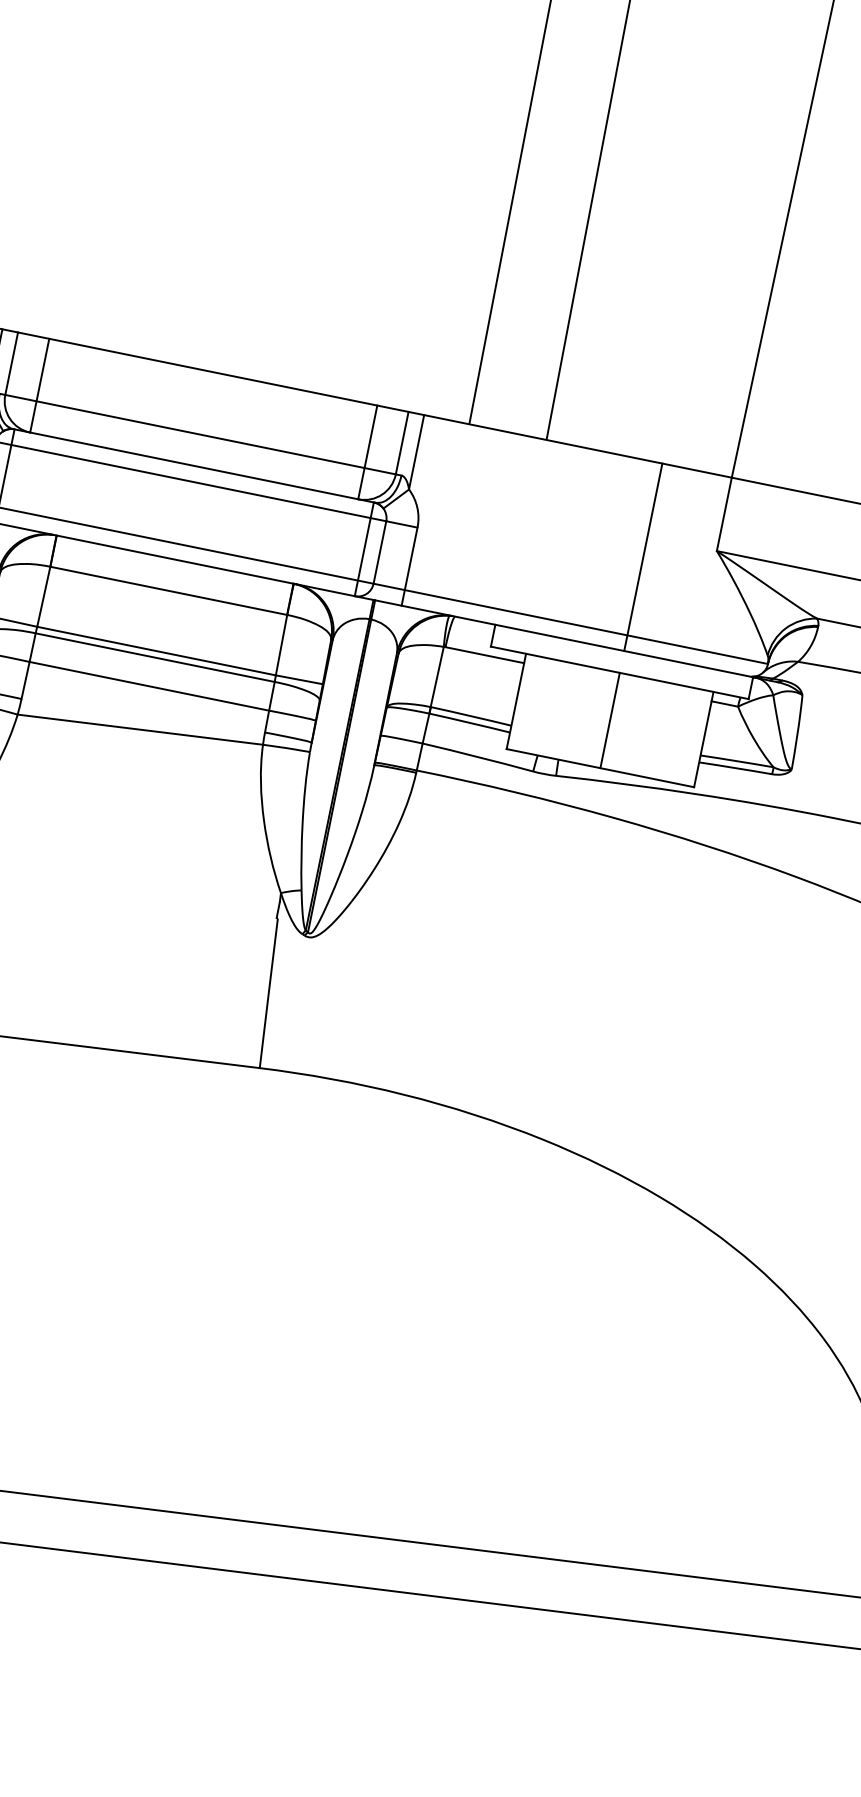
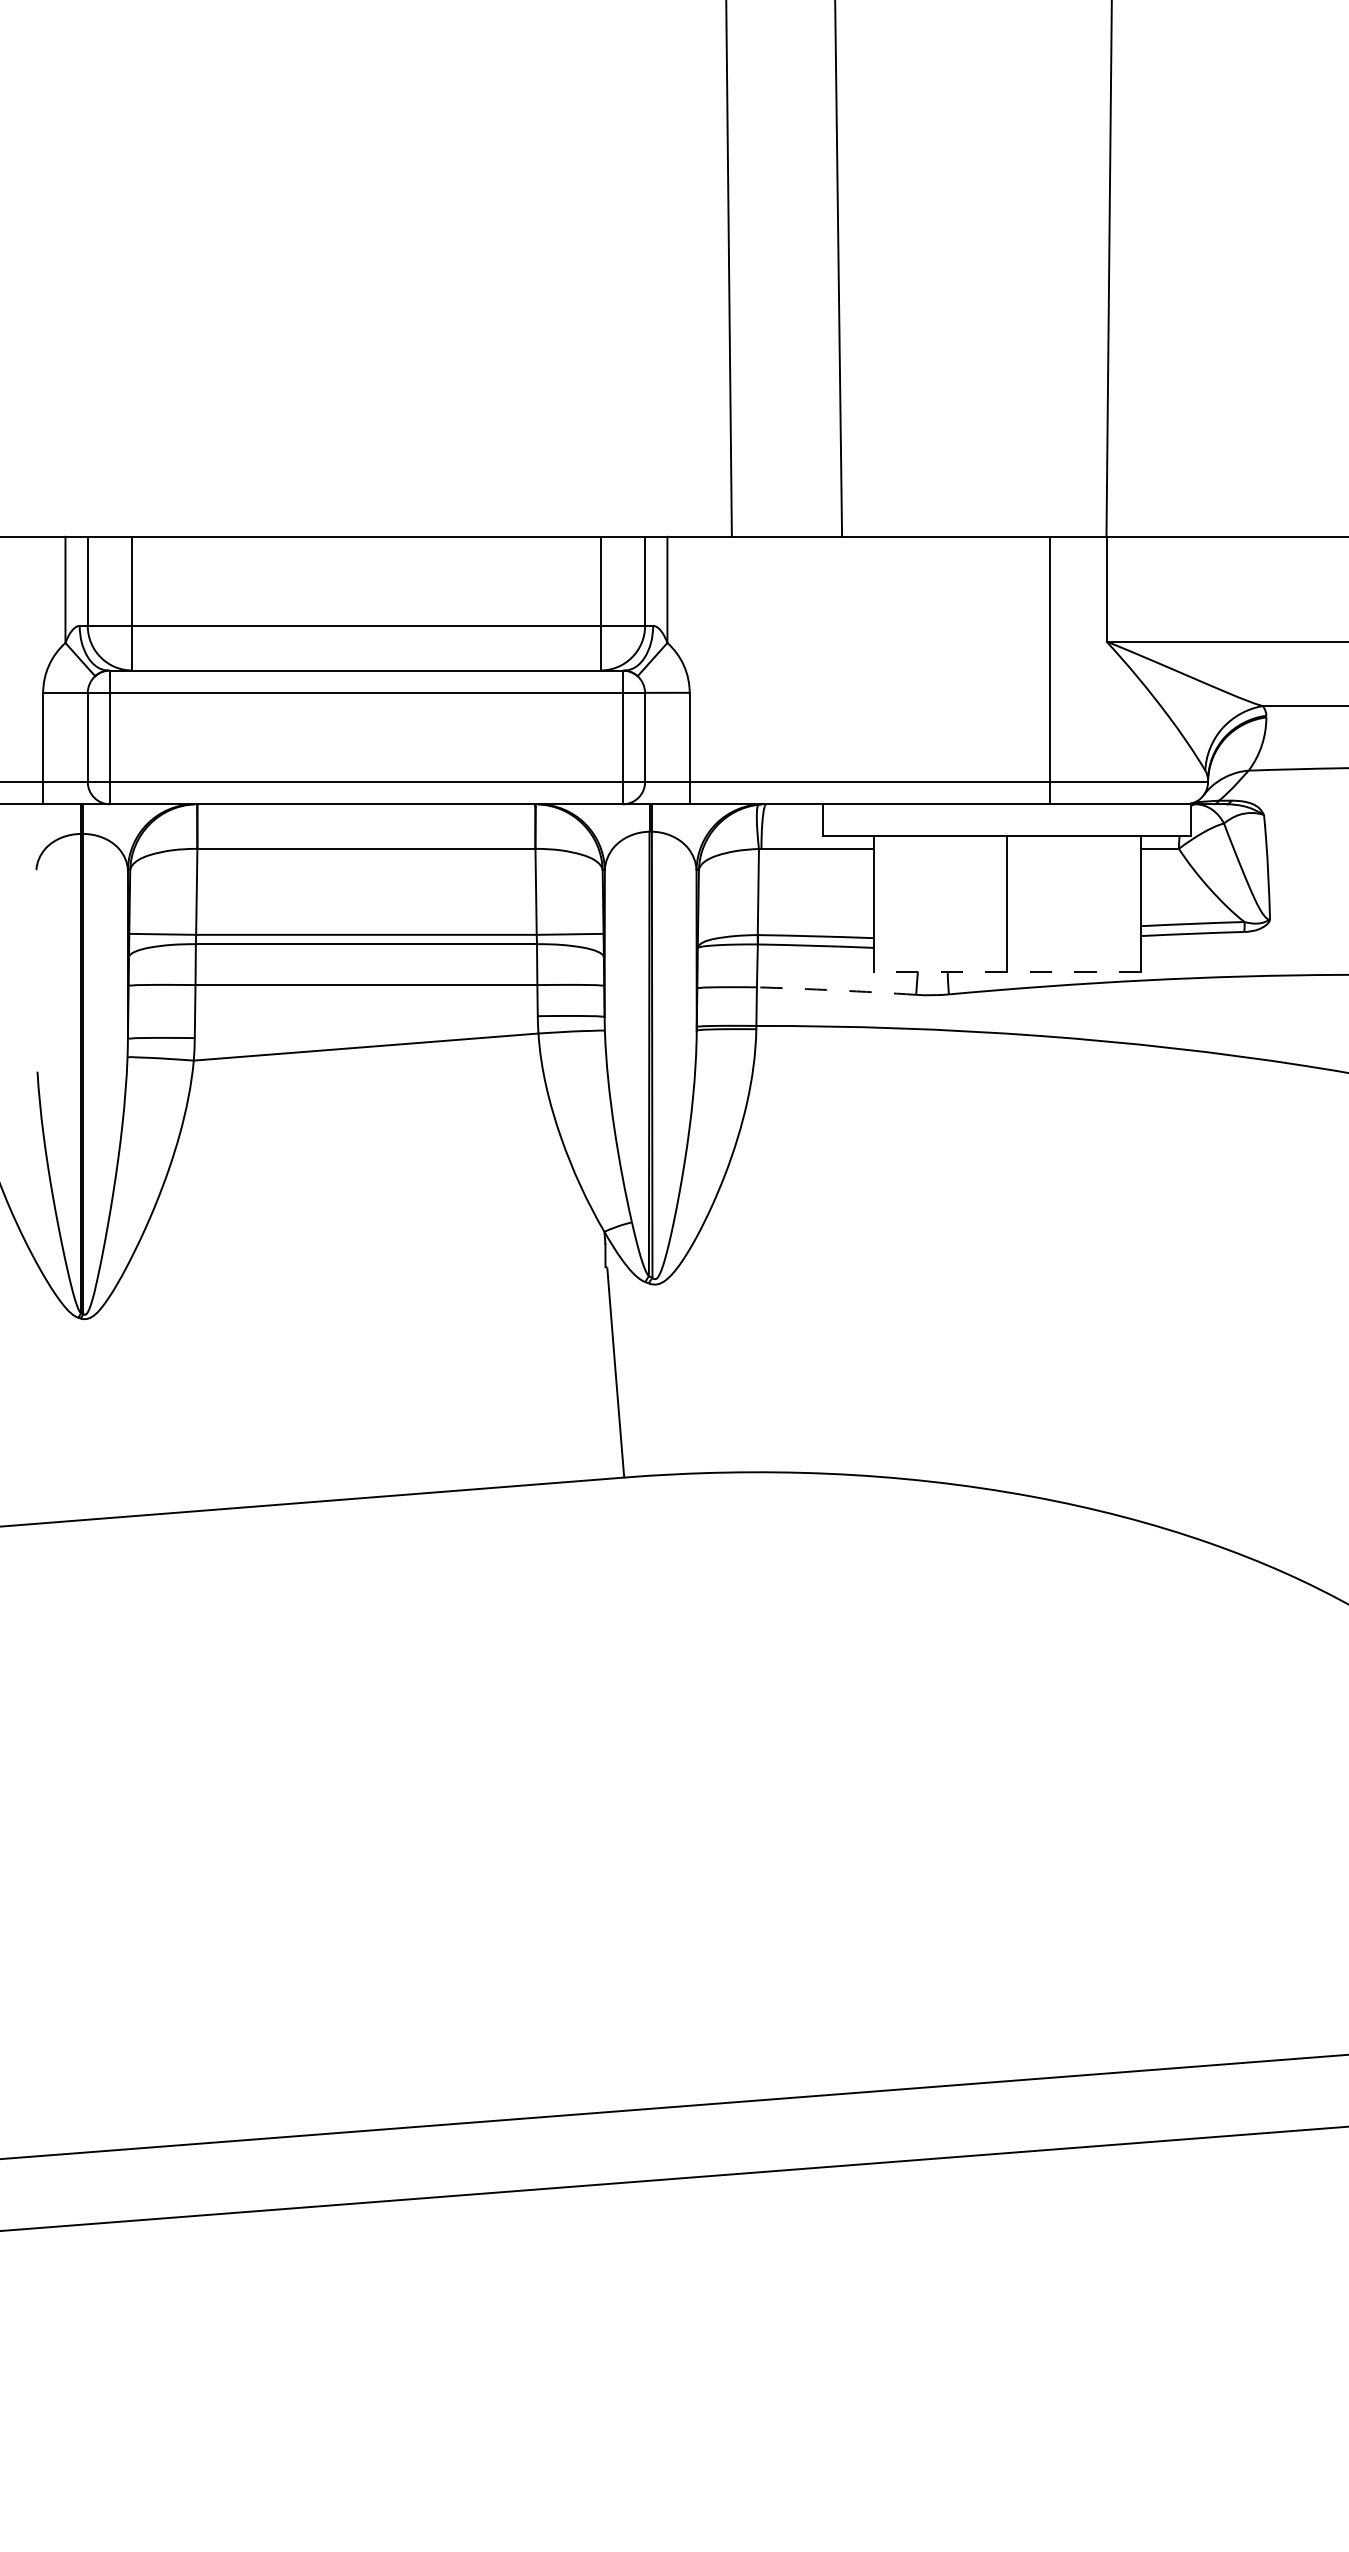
line: (643, 557) -> (1050, 670), moved
arc: (477, 757) -> (836, 990), solid -> dashed
line: (600, 768) -> (1007, 971), solid -> dashed

